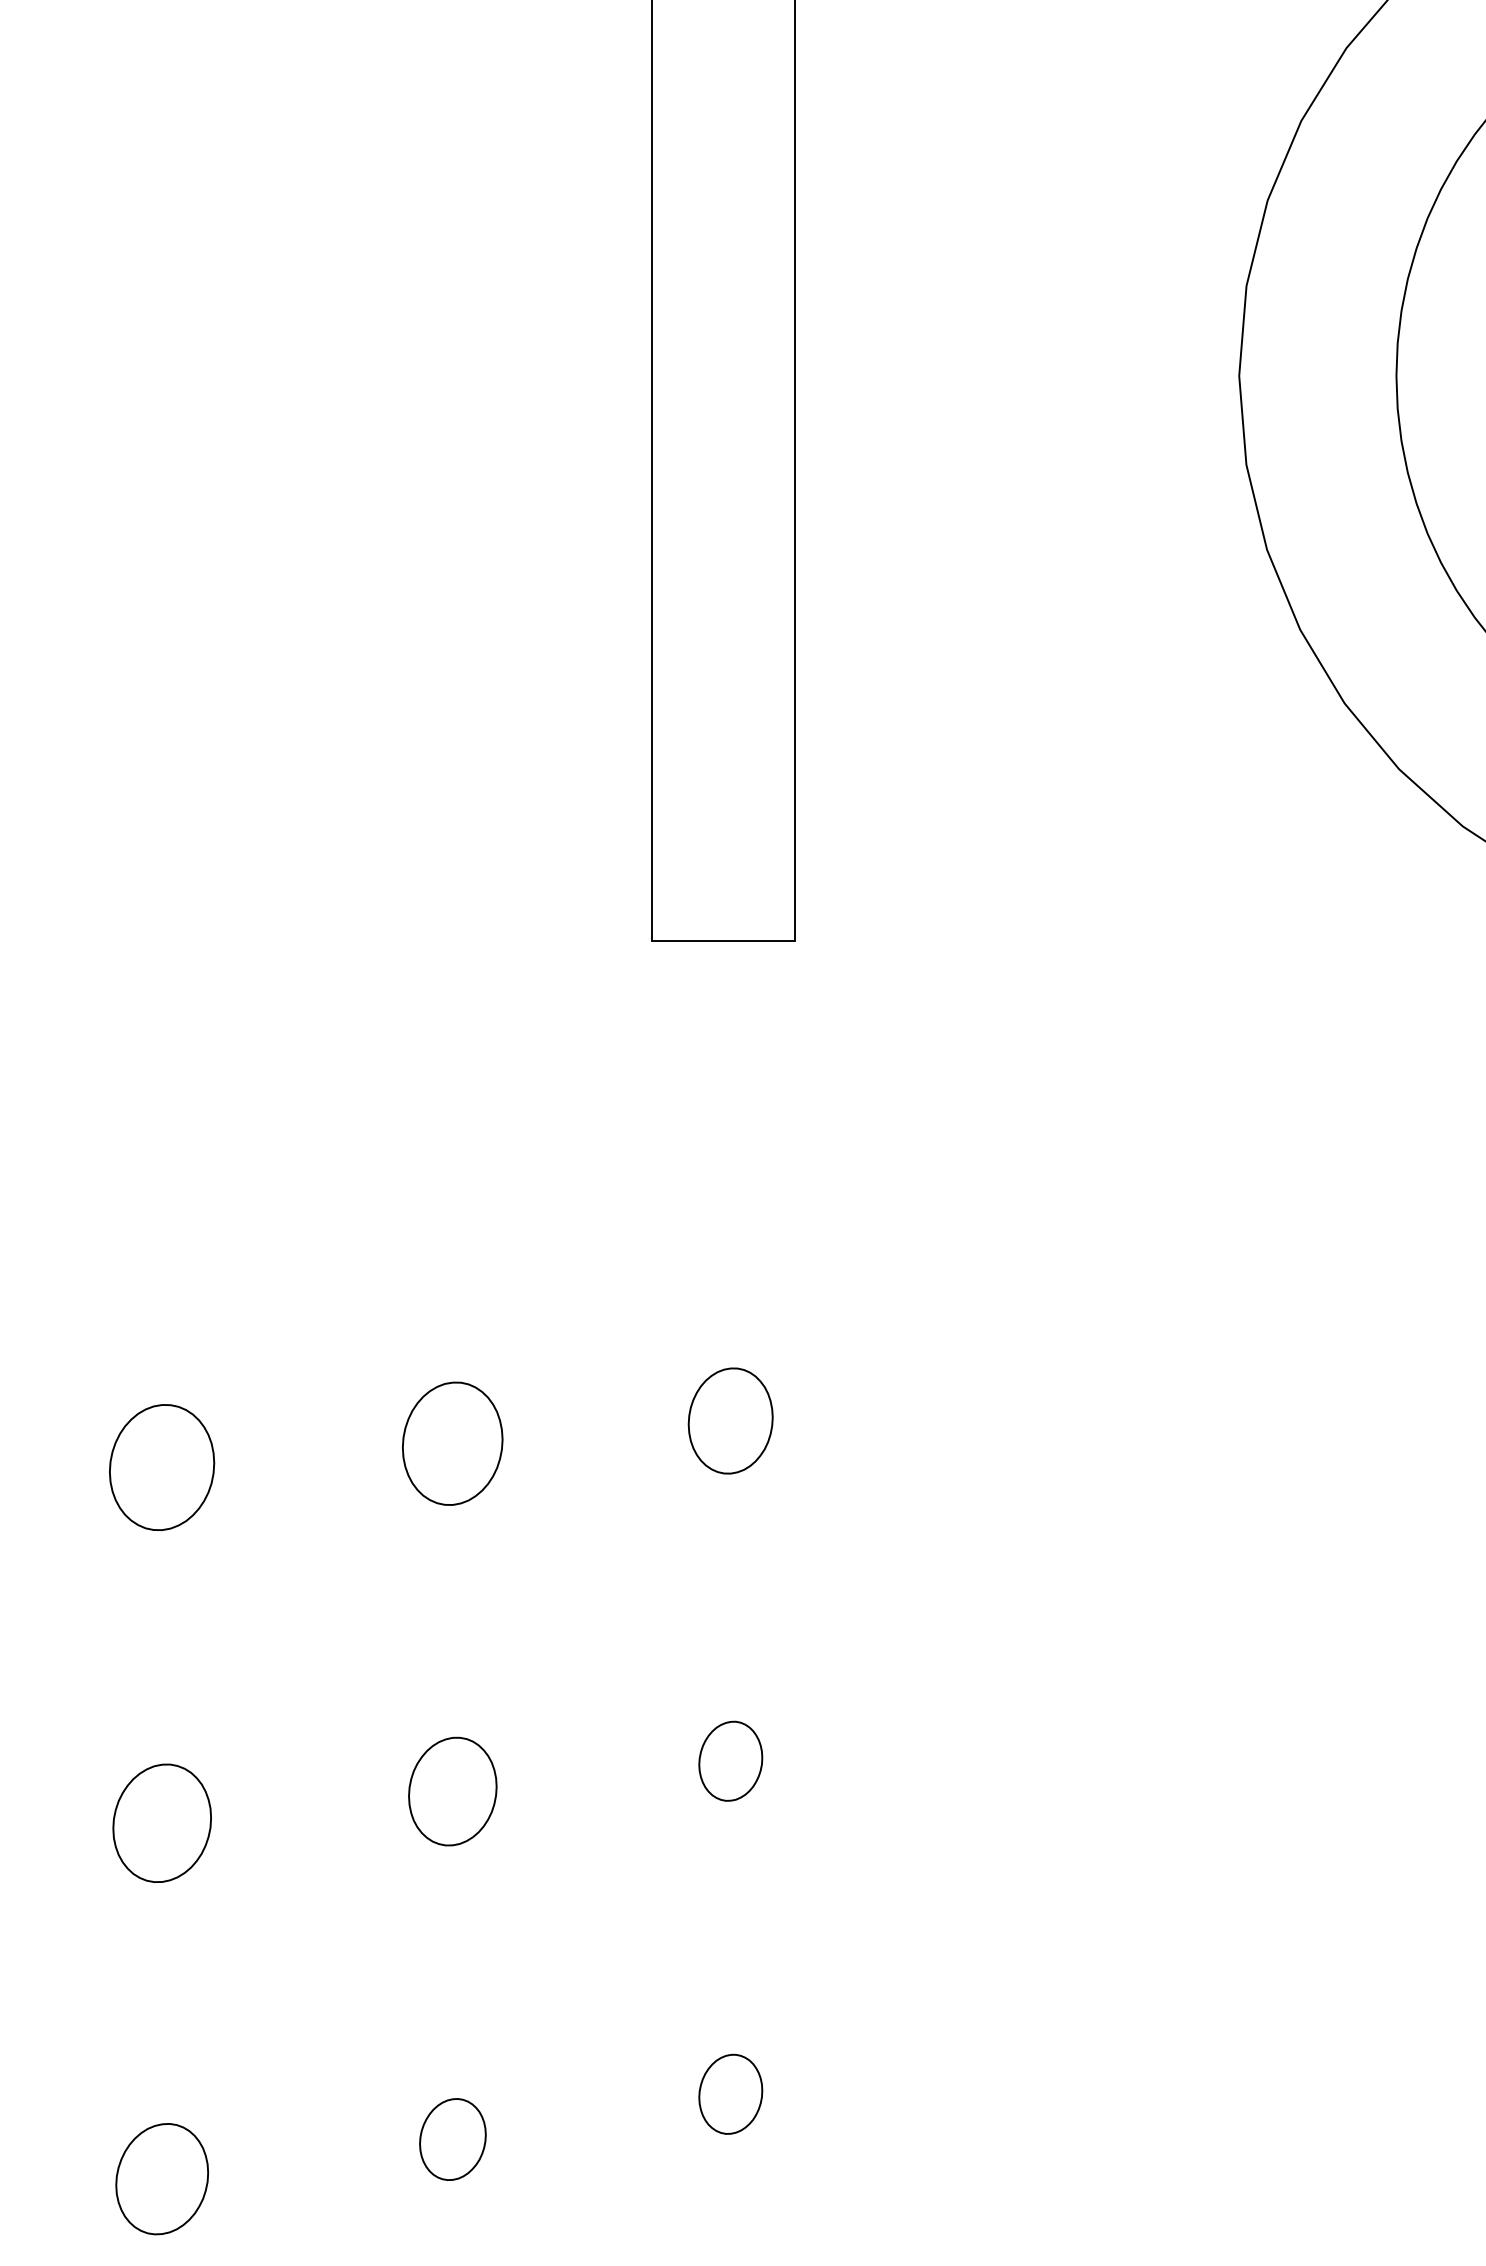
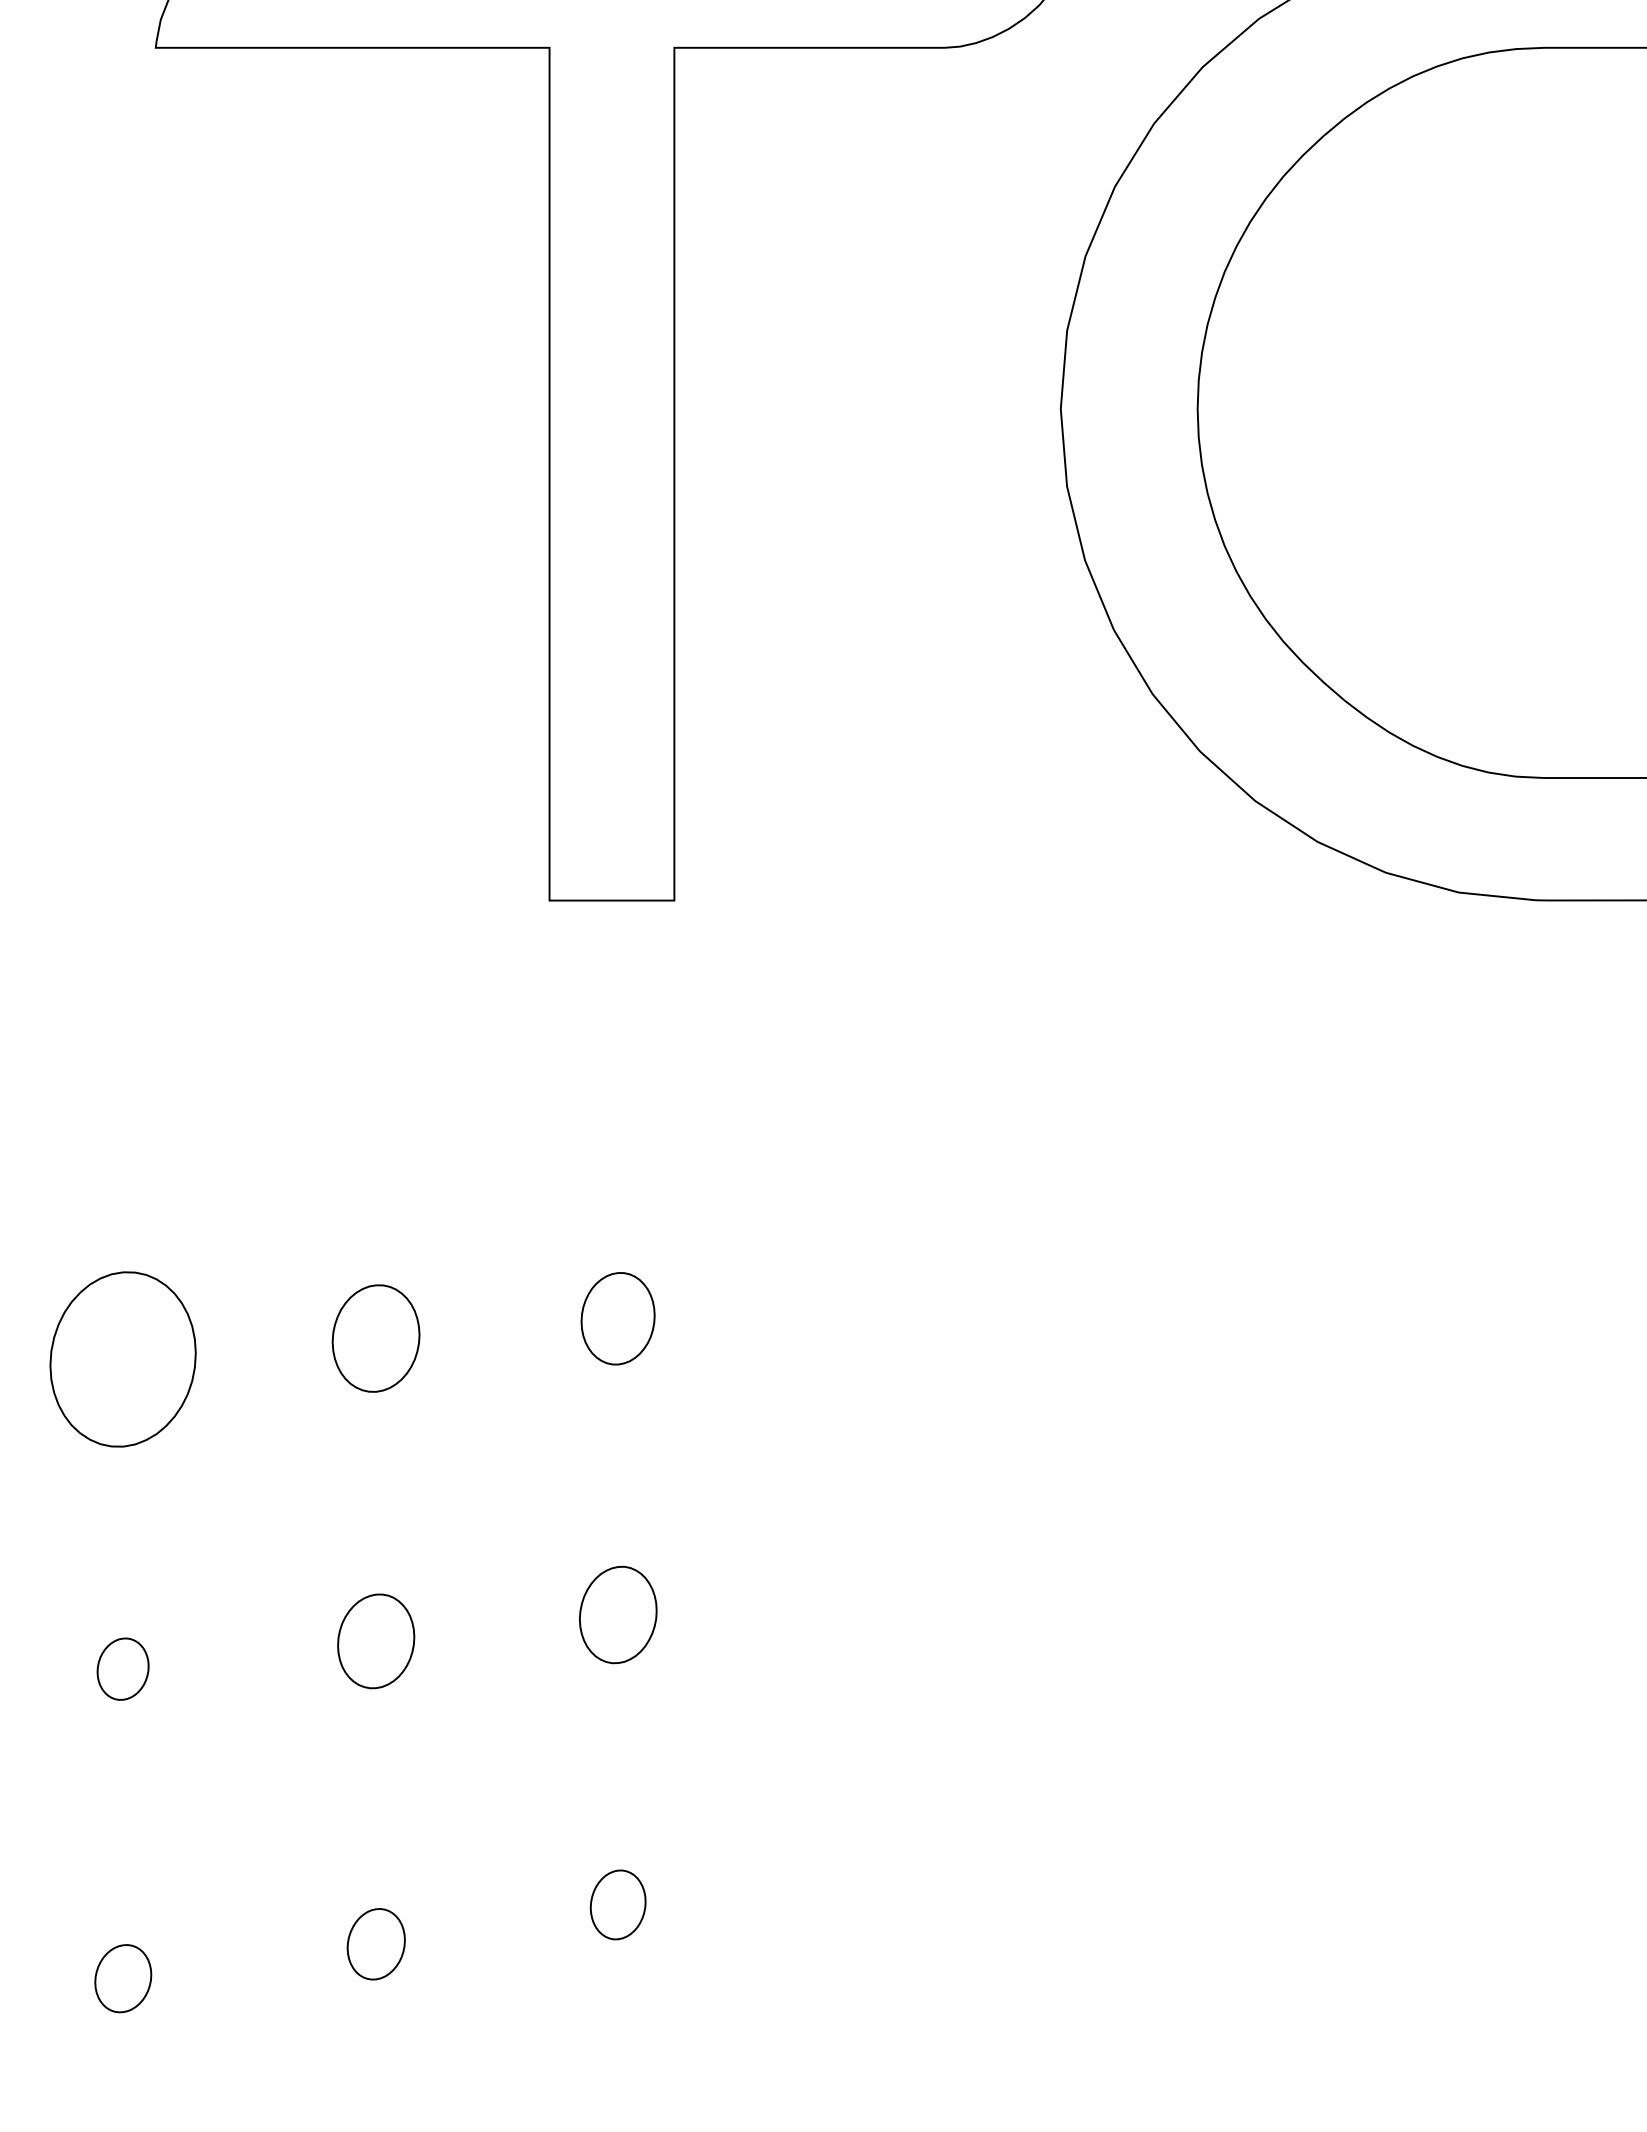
part: (161, 1466) -> (122, 1358), size x1.6
part: (730, 1760) -> (617, 1614), size x1.4
part: (161, 1823) -> (122, 1669), size x0.6
part: (162, 2178) -> (123, 1978), size x0.7

